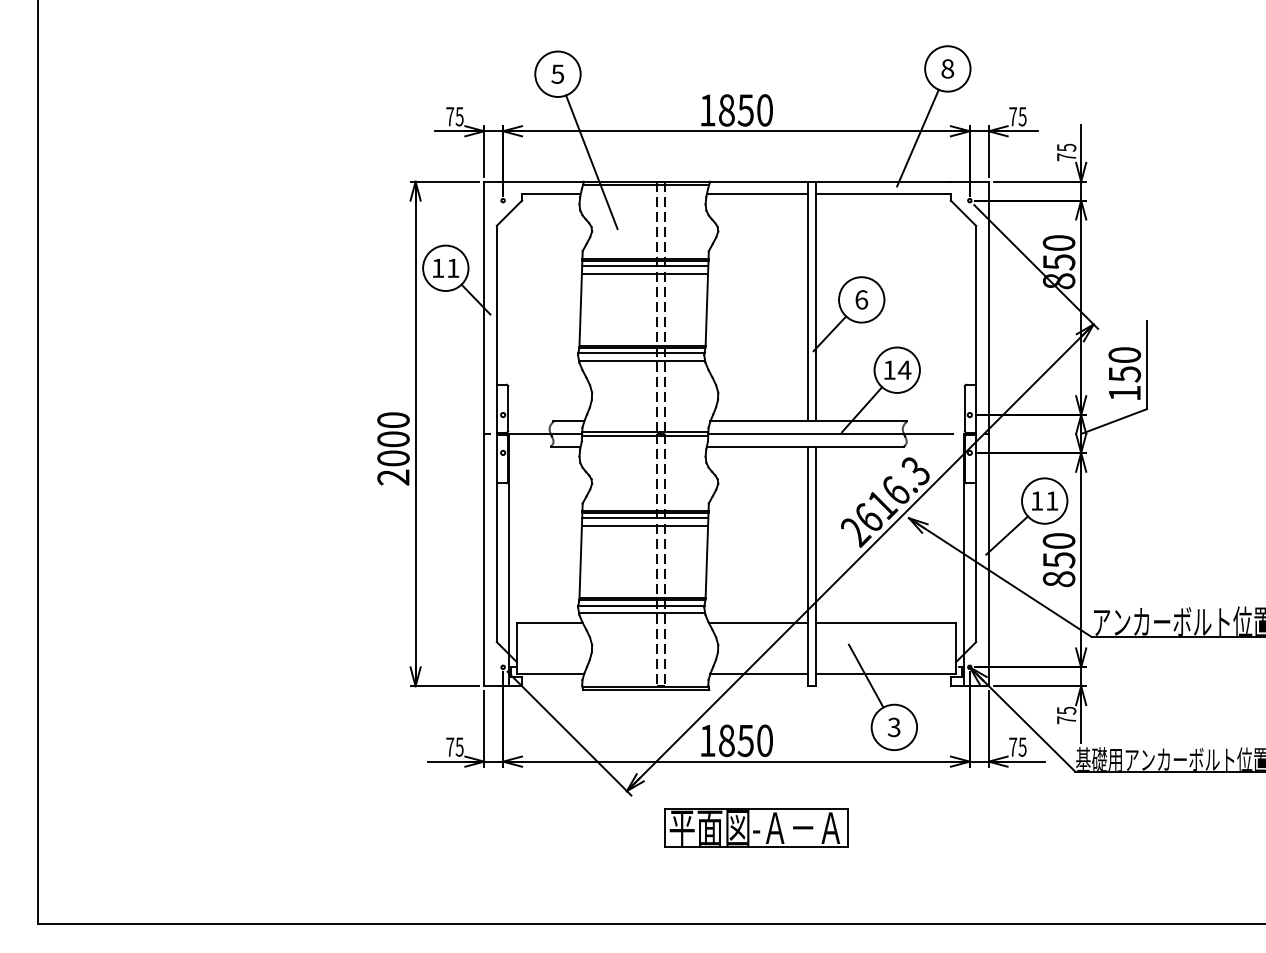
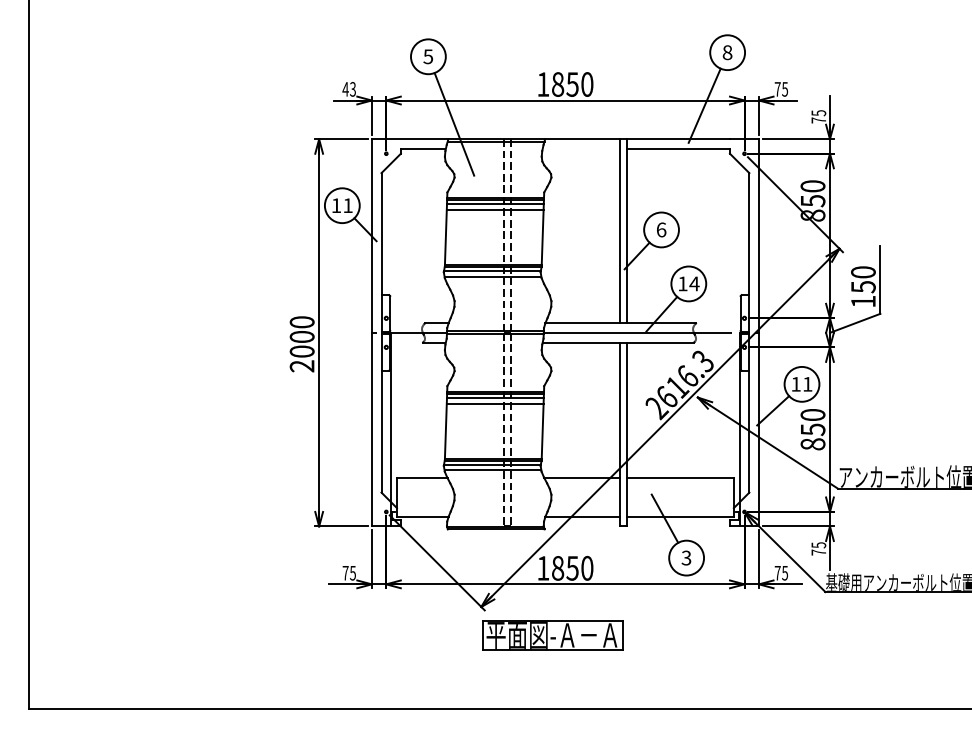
text: (454, 116) -> (349, 89), 75 -> 43
line: (756, 194) -> (580, 149), removed
part: (756, 827) -> (553, 634), moved

